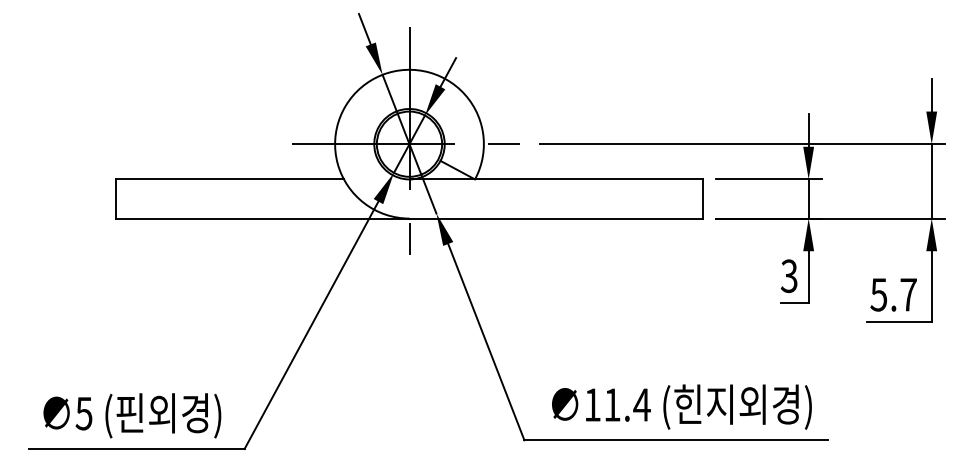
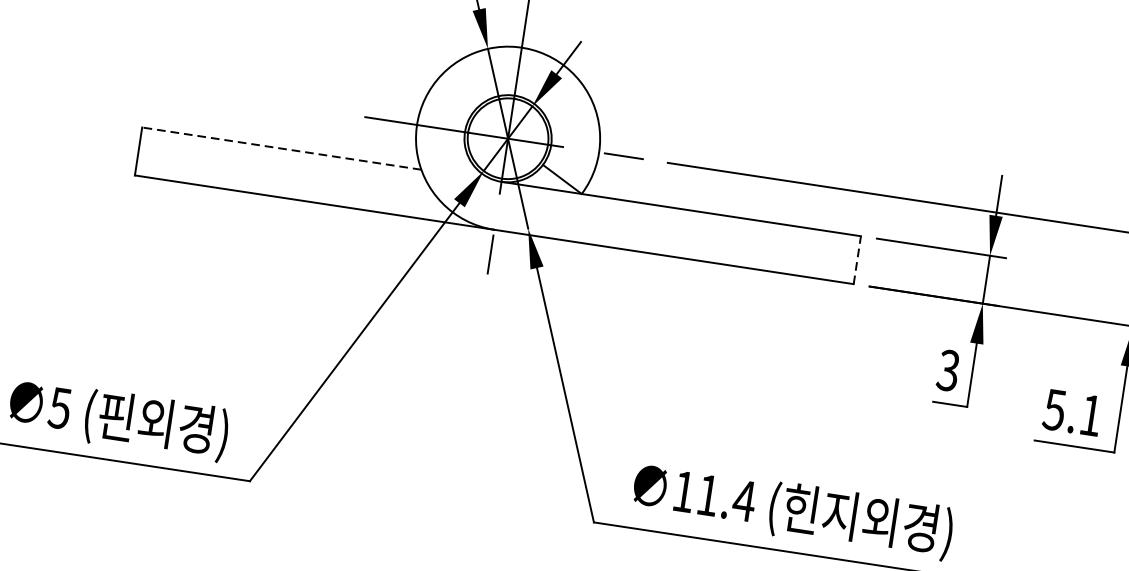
line: (229, 179) -> (281, 148), solid -> dashed
line: (703, 199) -> (857, 260), solid -> dashed
text: (908, 294) -> (1090, 415), 5.7 -> 5.1

